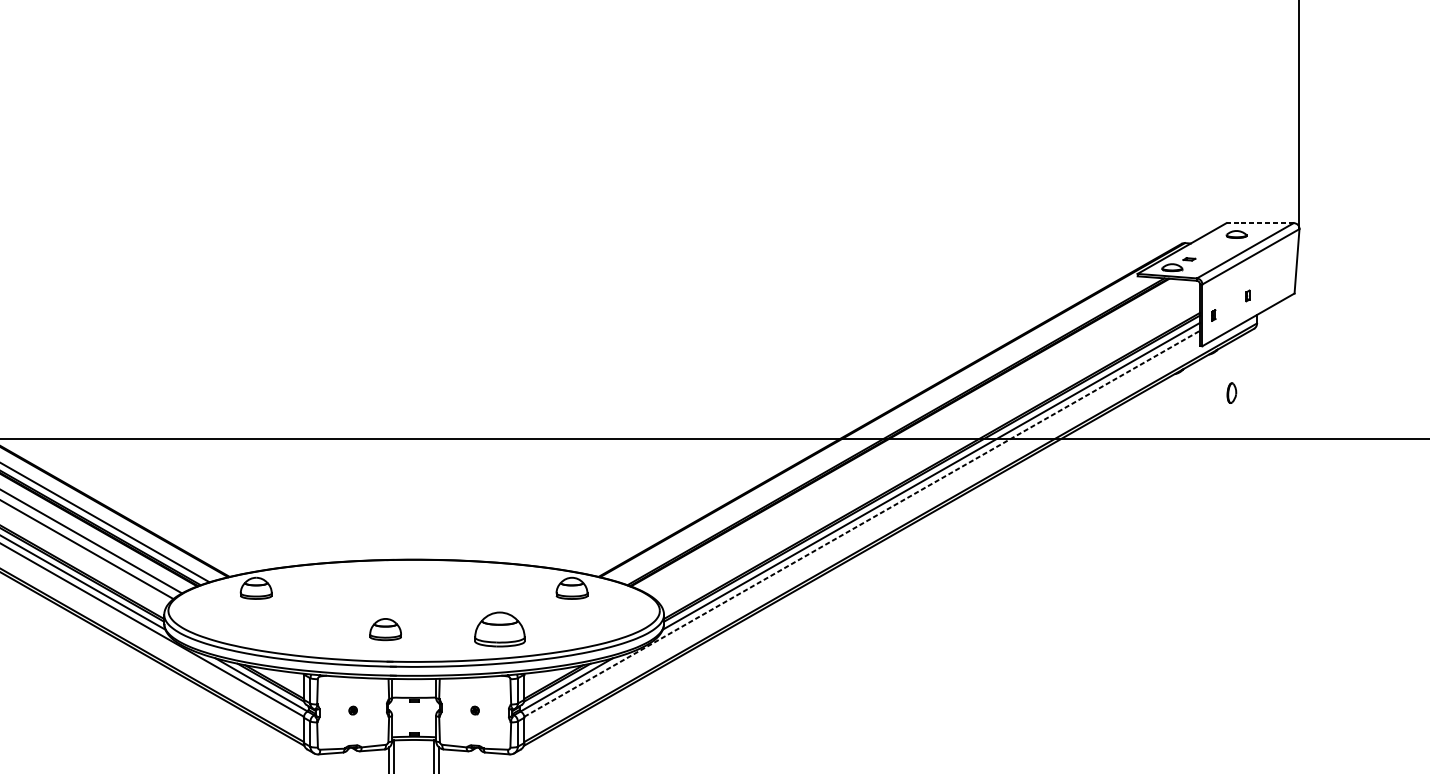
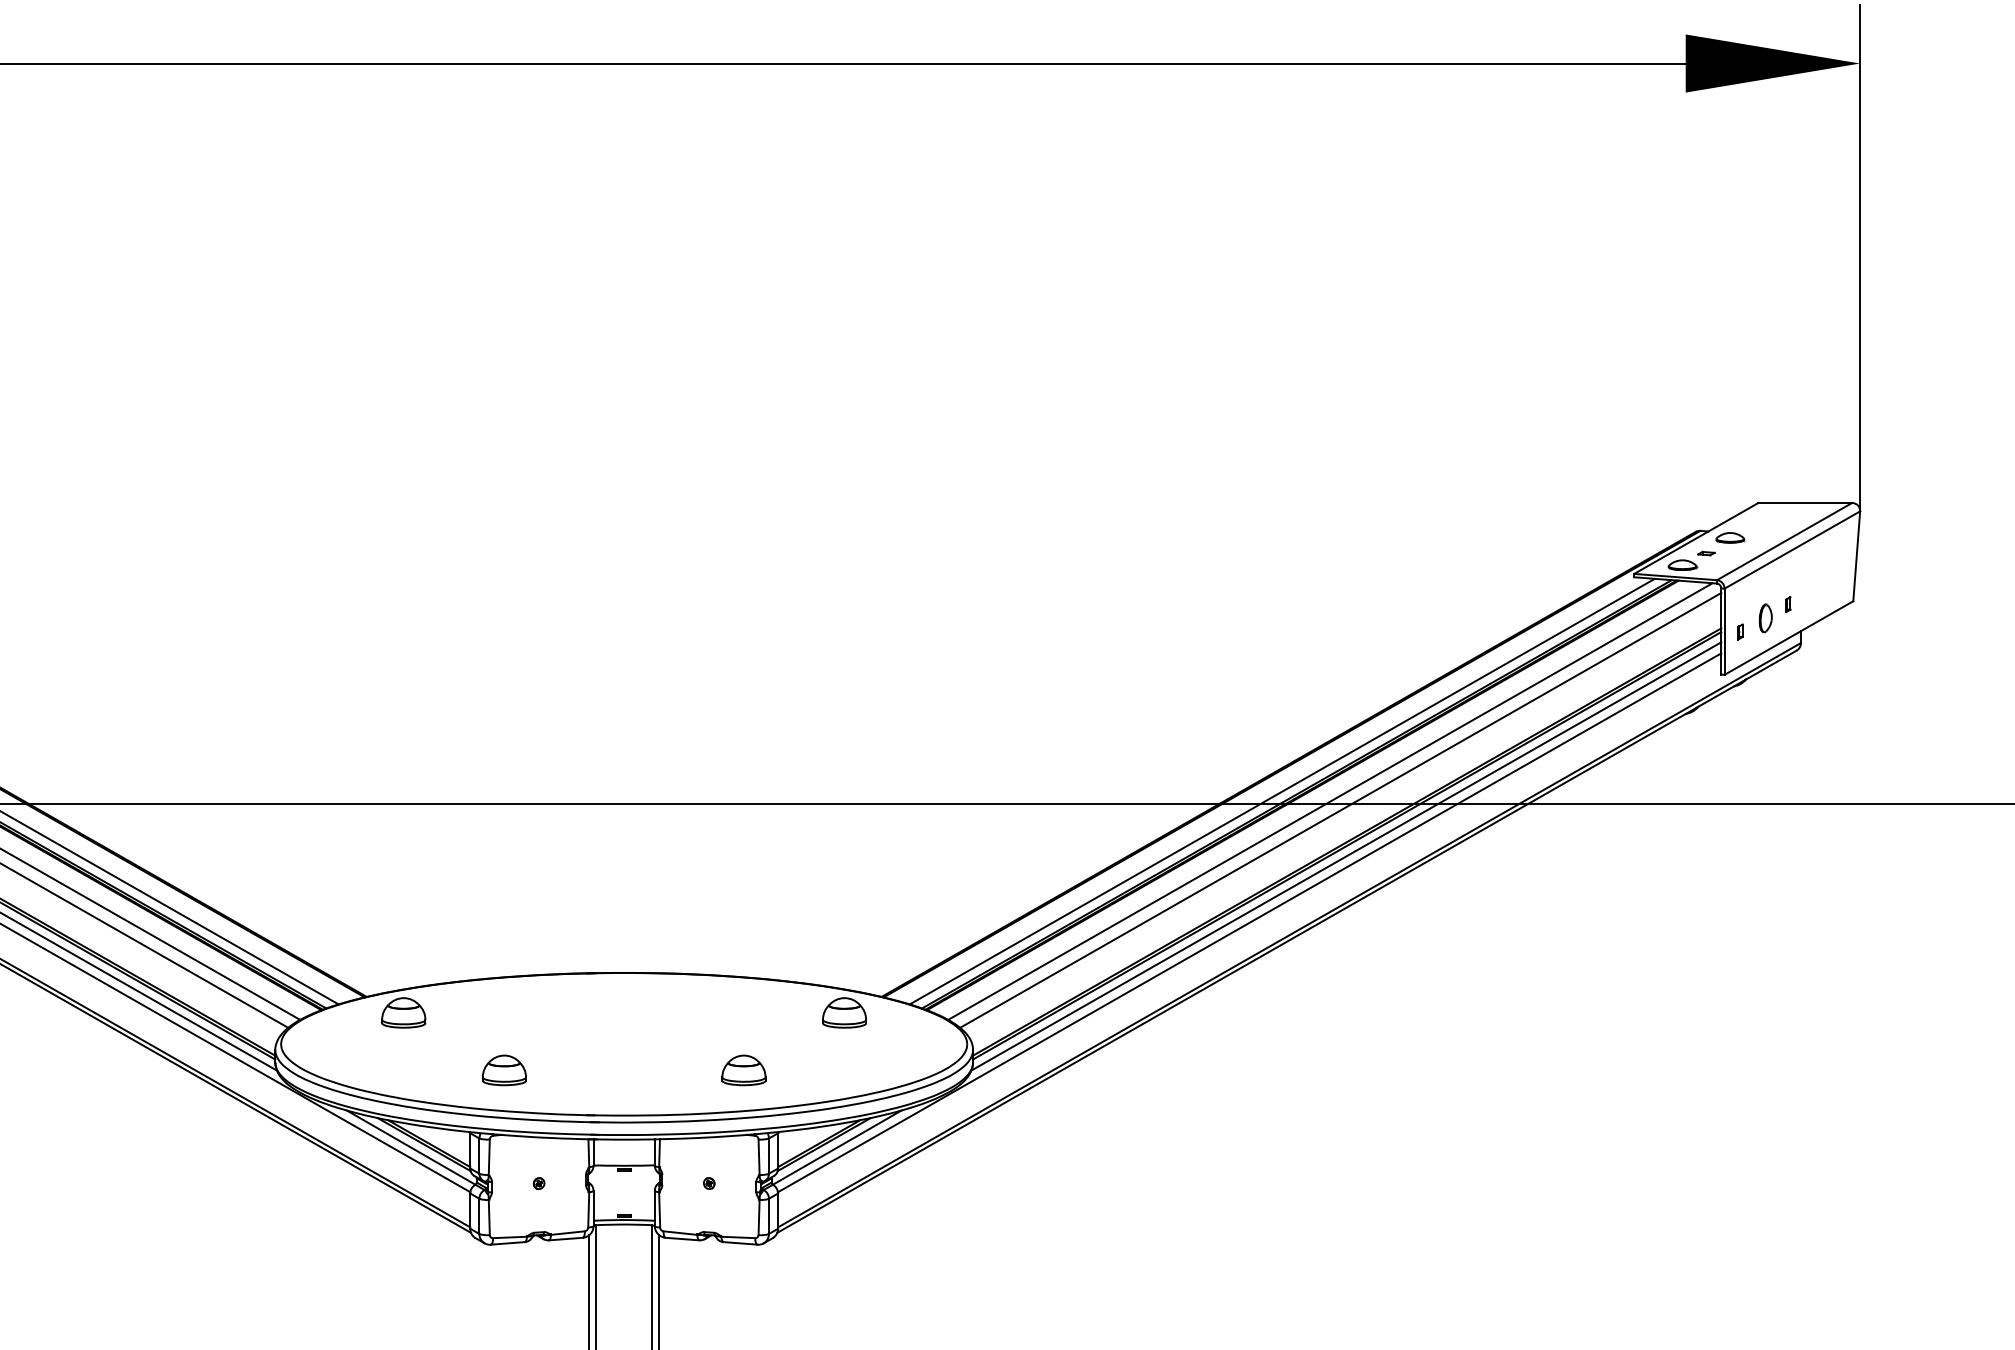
line: (1260, 222) -> (1805, 502), dashed -> solid
part: (1236, 234) -> (1730, 537), moved
part: (1231, 393) -> (1765, 618), moved
line: (884, 429) -> (1281, 791), added
line: (920, 436) -> (1330, 801), added
line: (927, 442) -> (1340, 809), added
line: (862, 523) -> (1250, 922), dashed -> solid
part: (385, 629) -> (504, 1070), moved
part: (499, 629) -> (743, 1070), size x0.62

